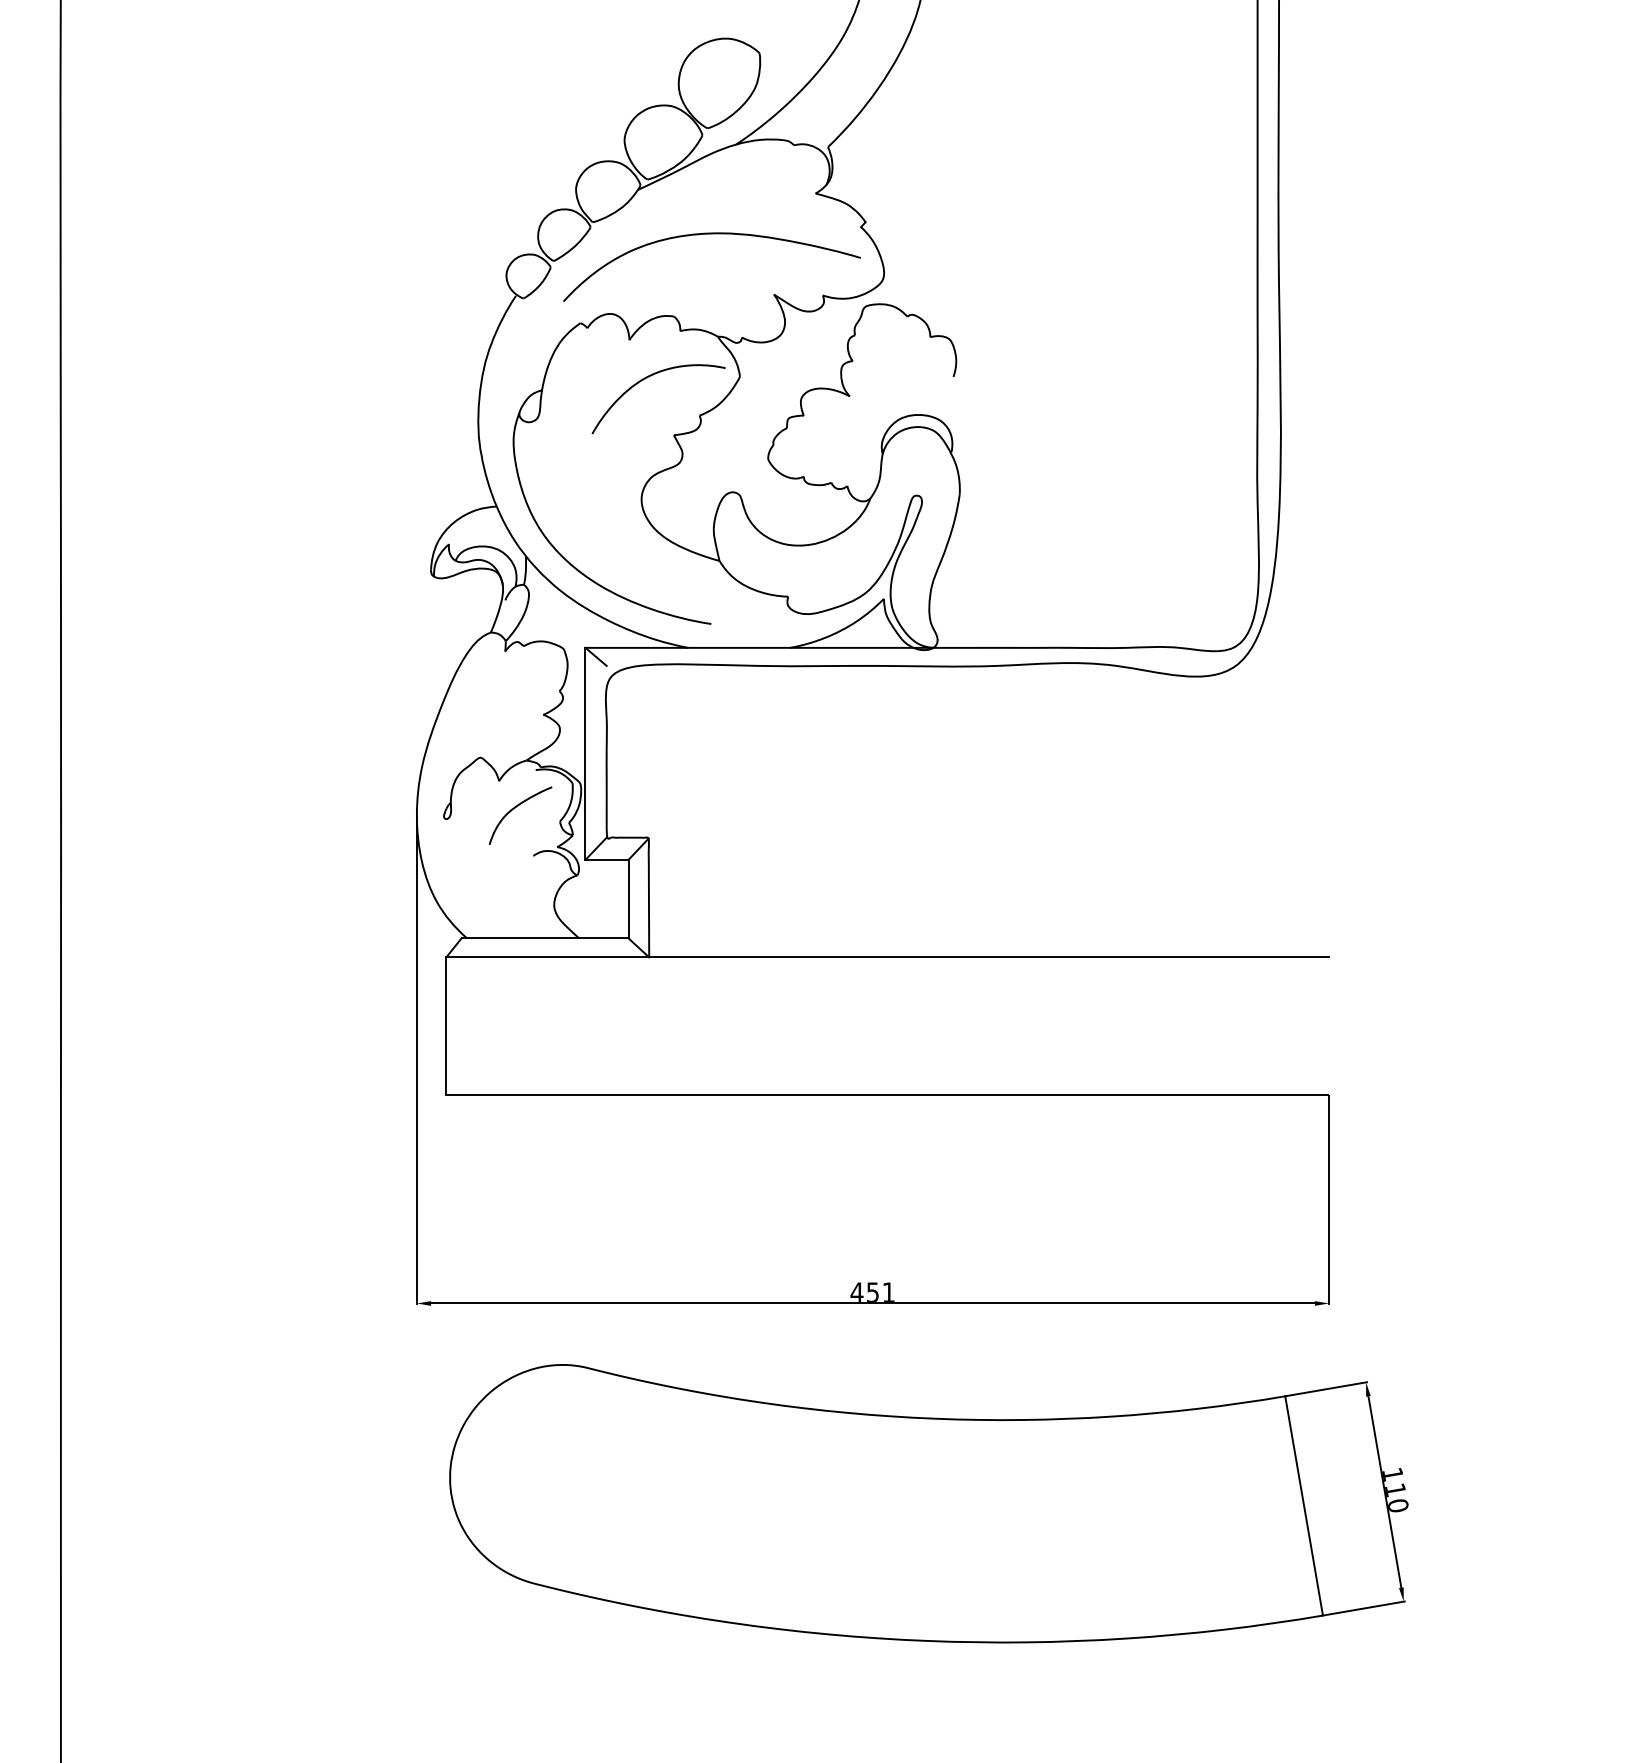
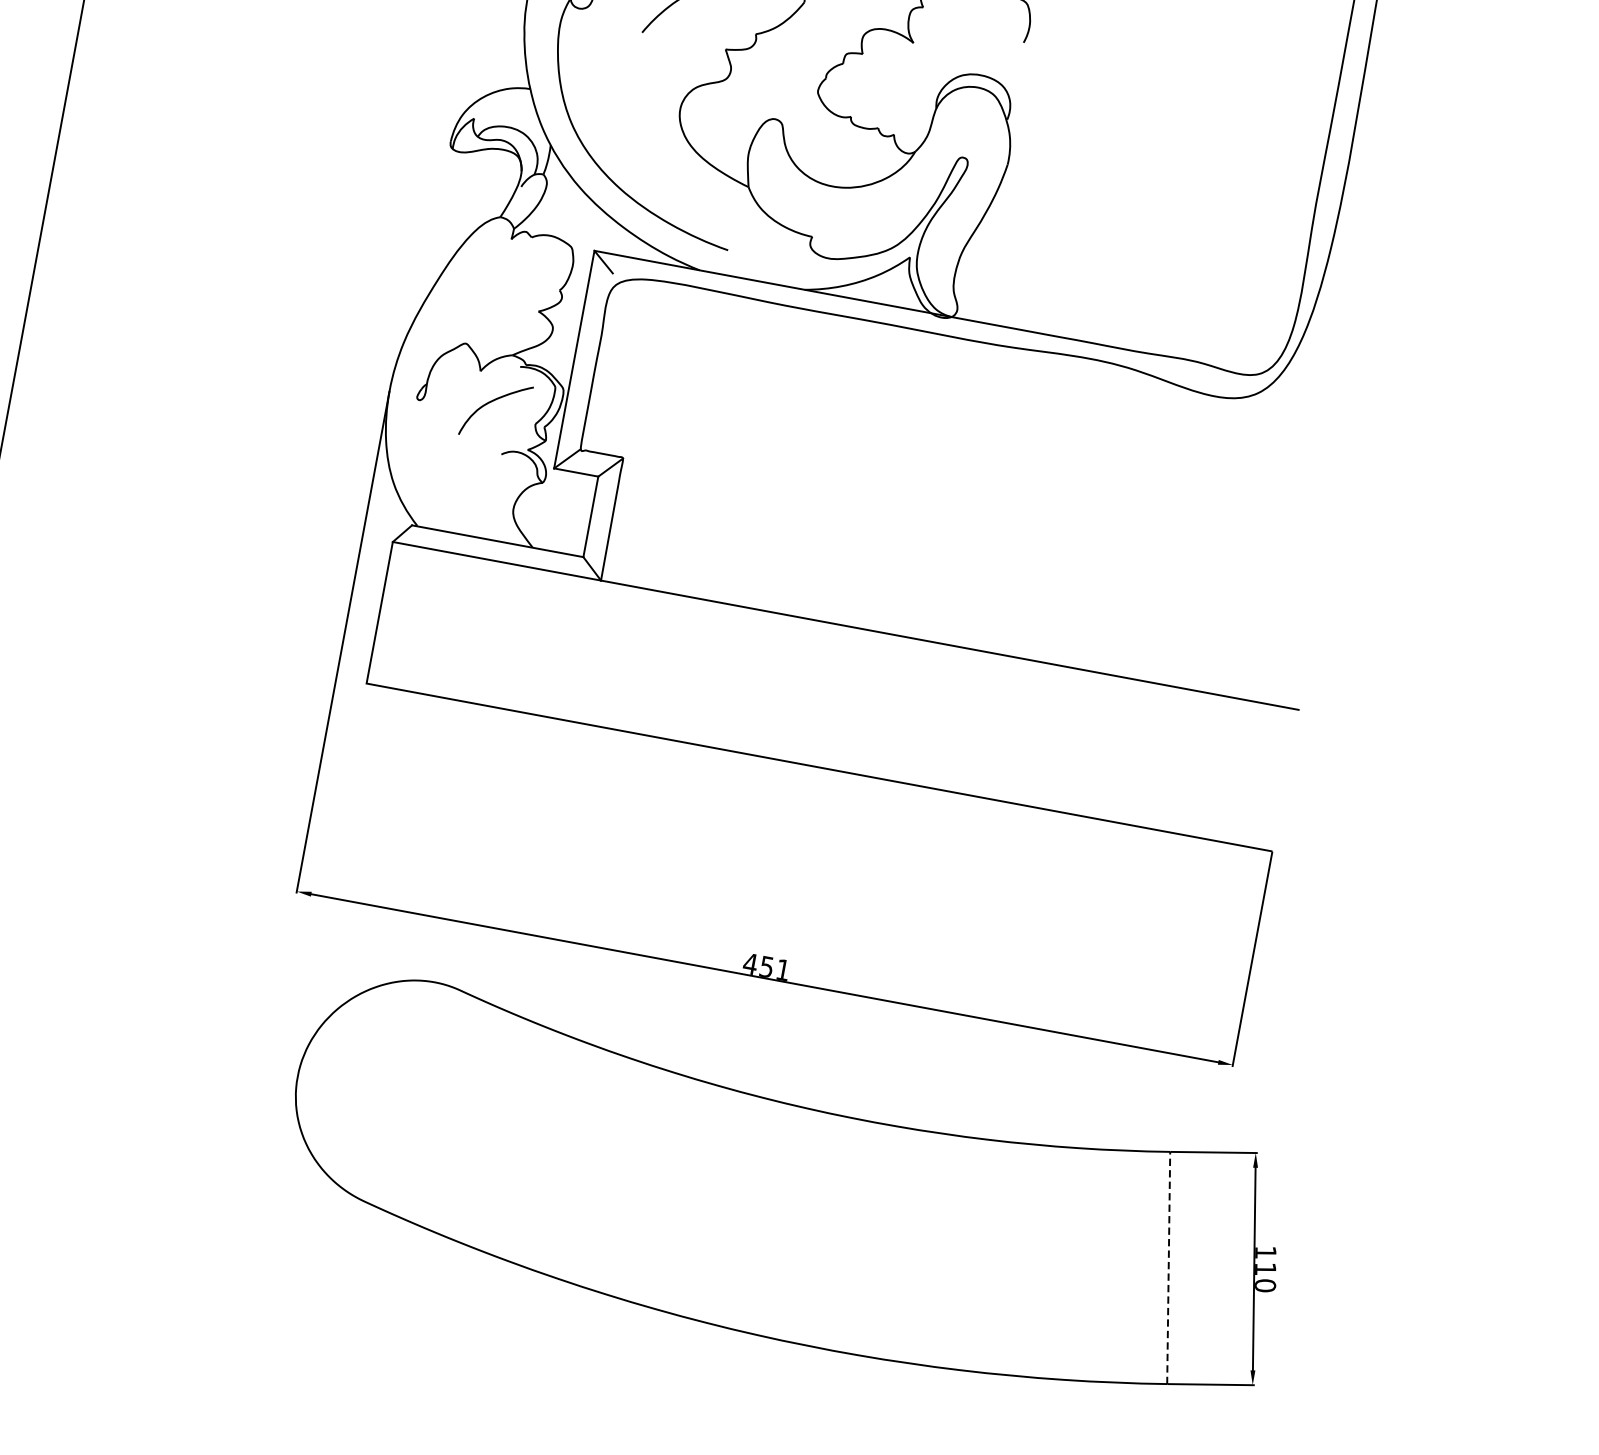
line: (1304, 1505) -> (1169, 1267), solid -> dashed

